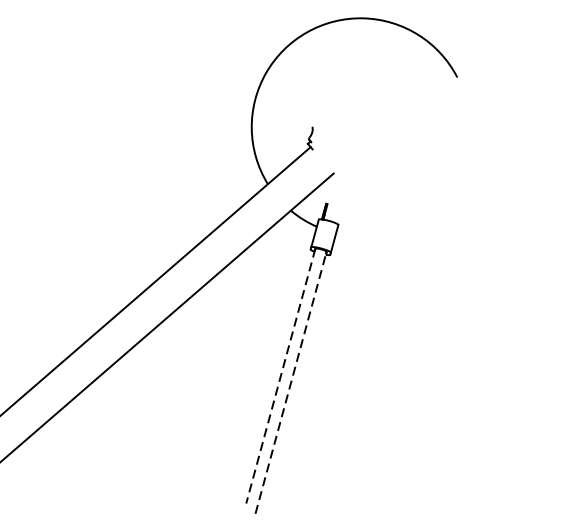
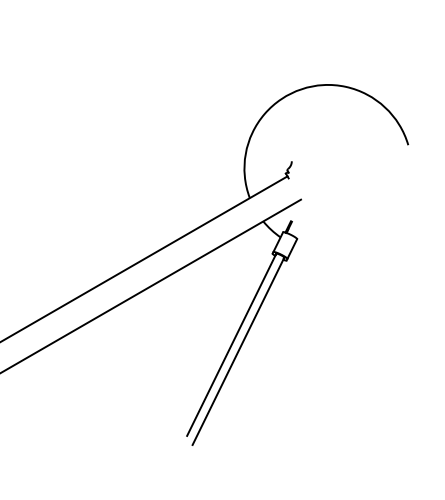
line: (280, 377) -> (231, 345), dashed -> solid
line: (290, 381) -> (238, 350), dashed -> solid

